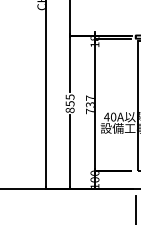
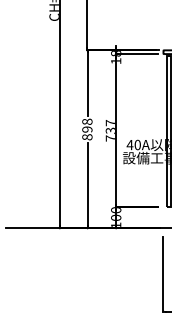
text: (70, 100) -> (87, 125), 855 -> 898

